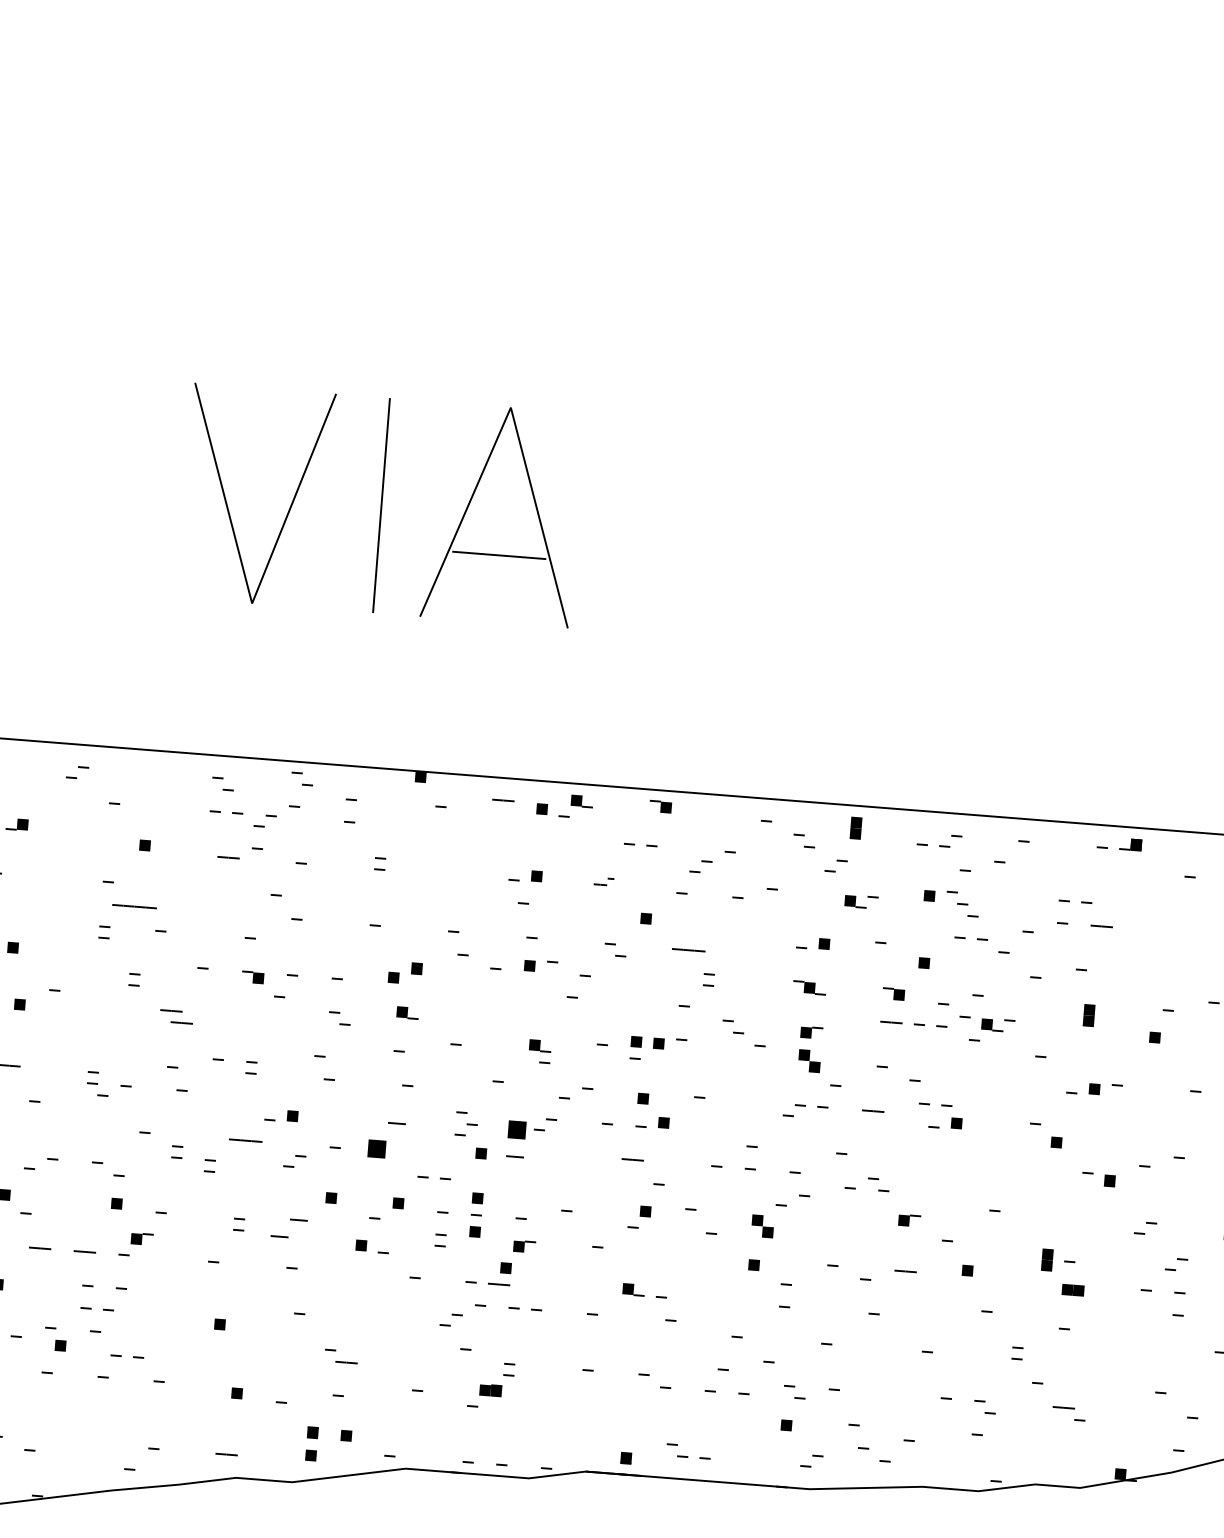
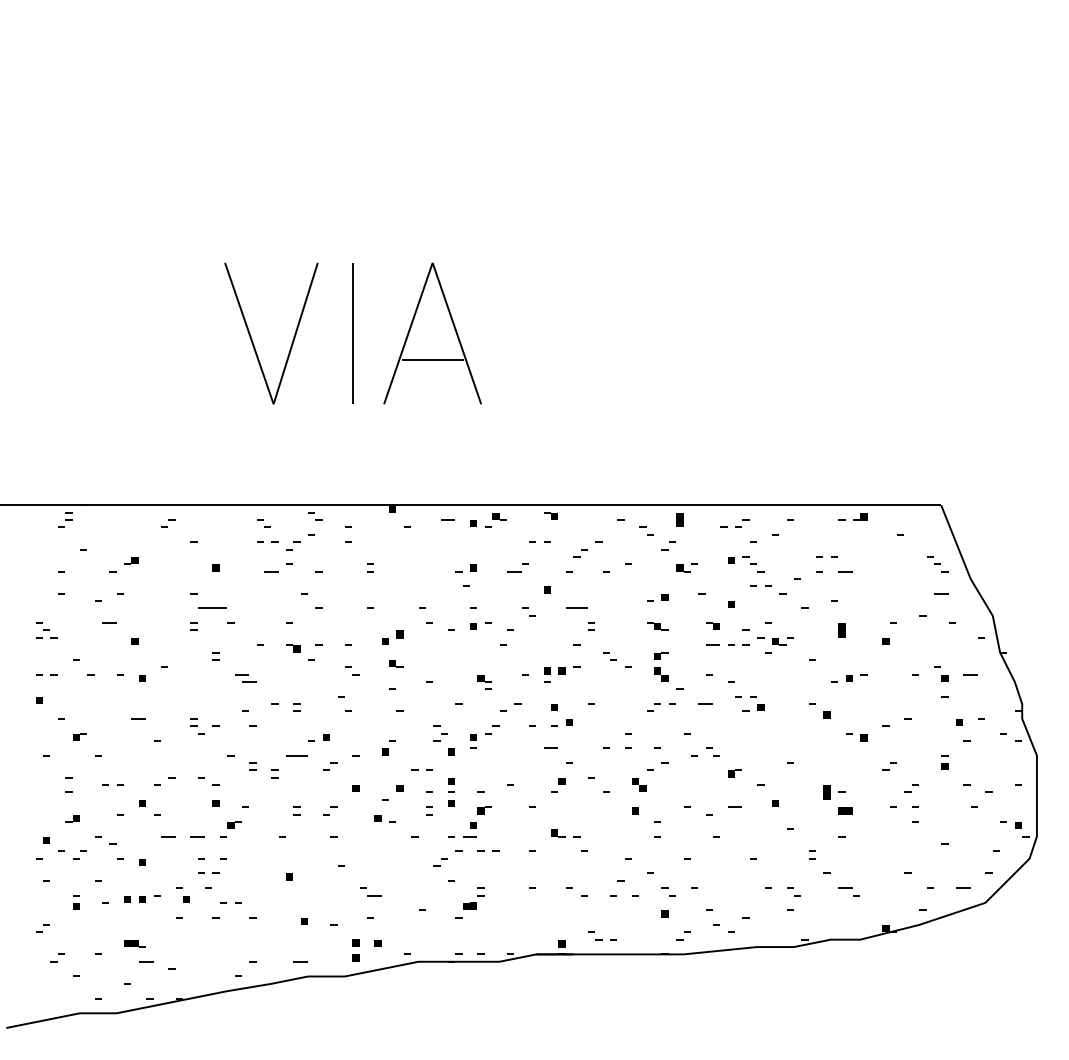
part: (603, 880) -> (517, 567), size x1.67
part: (385, 1139) -> (388, 747), size x0.62
part: (515, 1140) -> (473, 741), size x0.62
part: (289, 1228) -> (330, 810), size x0.62

